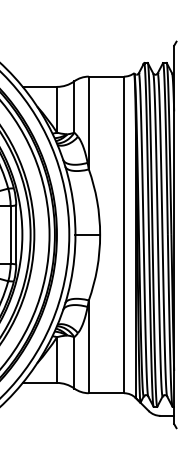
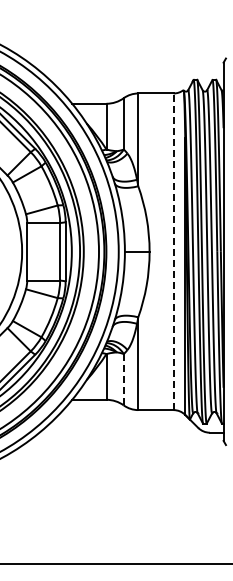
line: (124, 234) -> (173, 251), solid -> dashed
line: (74, 362) -> (123, 379), solid -> dashed

